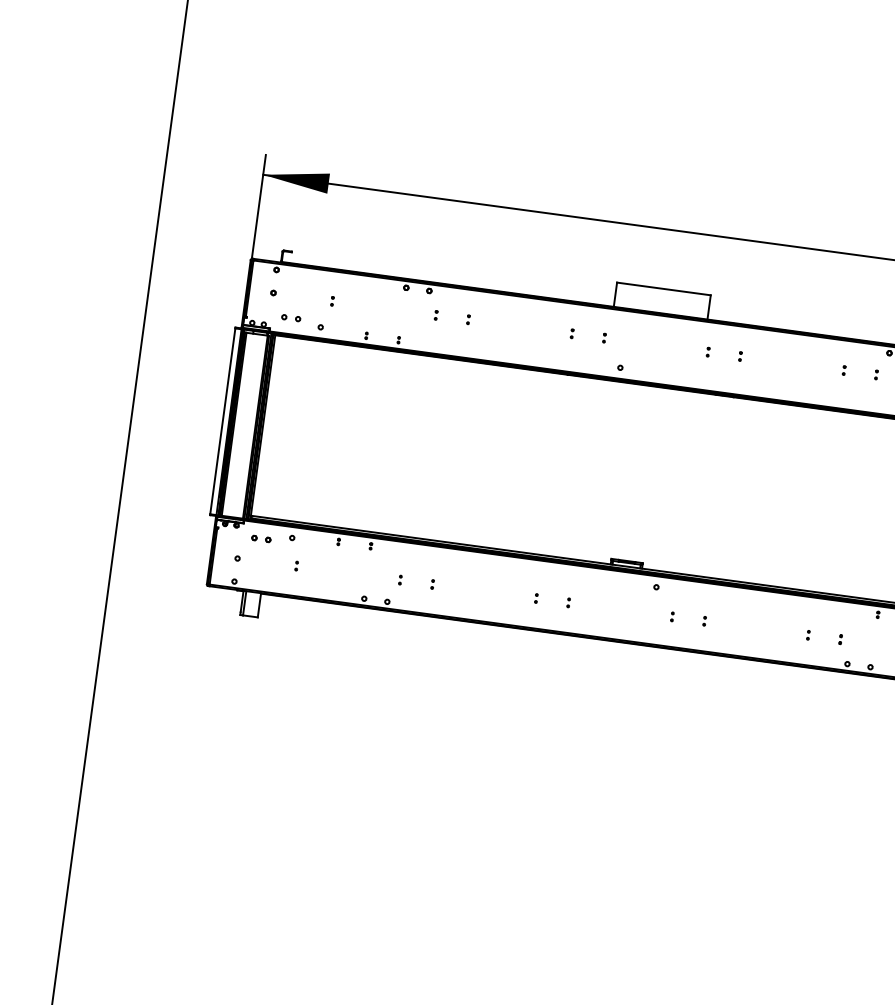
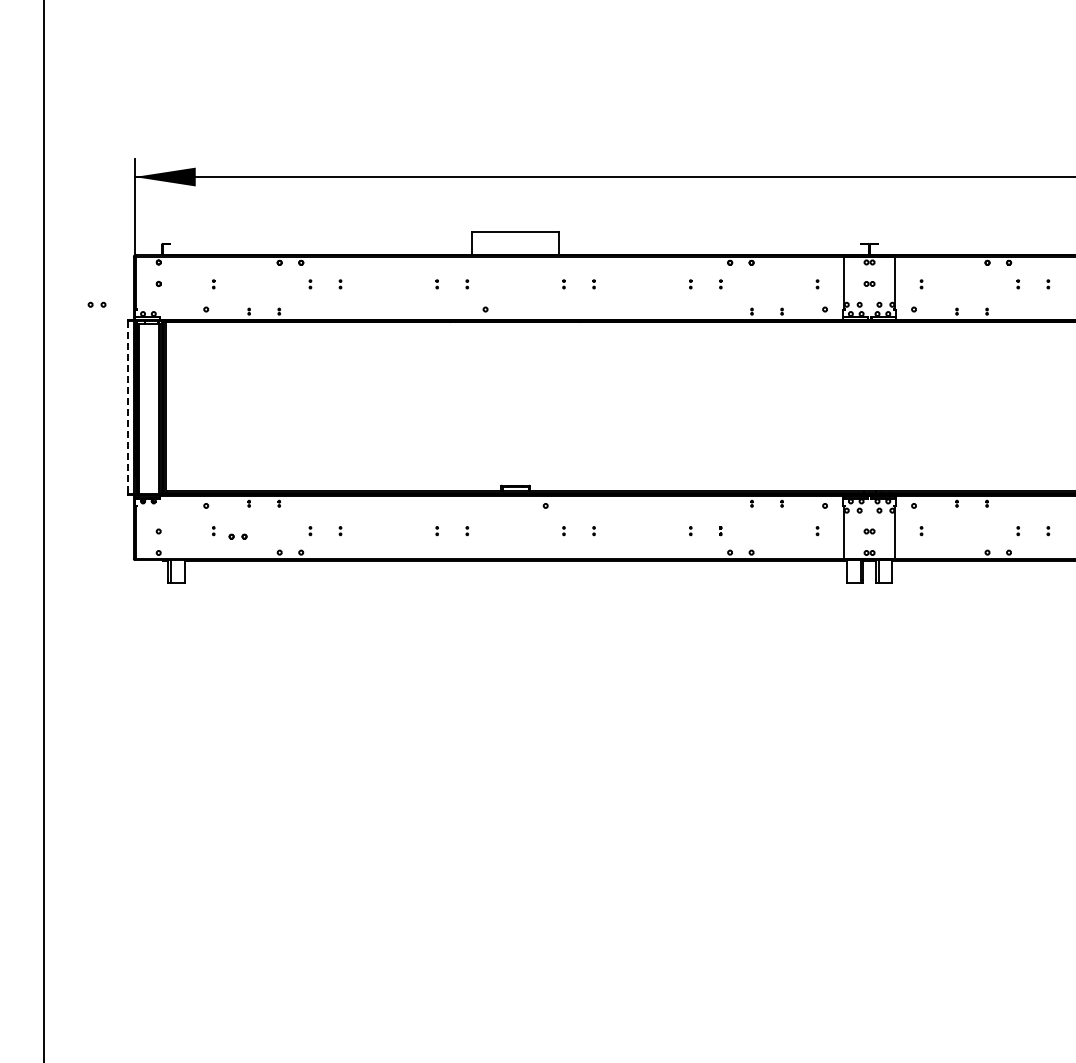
part: (290, 317) -> (96, 304), moved
line: (223, 421) -> (128, 407), solid -> dashed
part: (260, 538) -> (237, 536), moved

